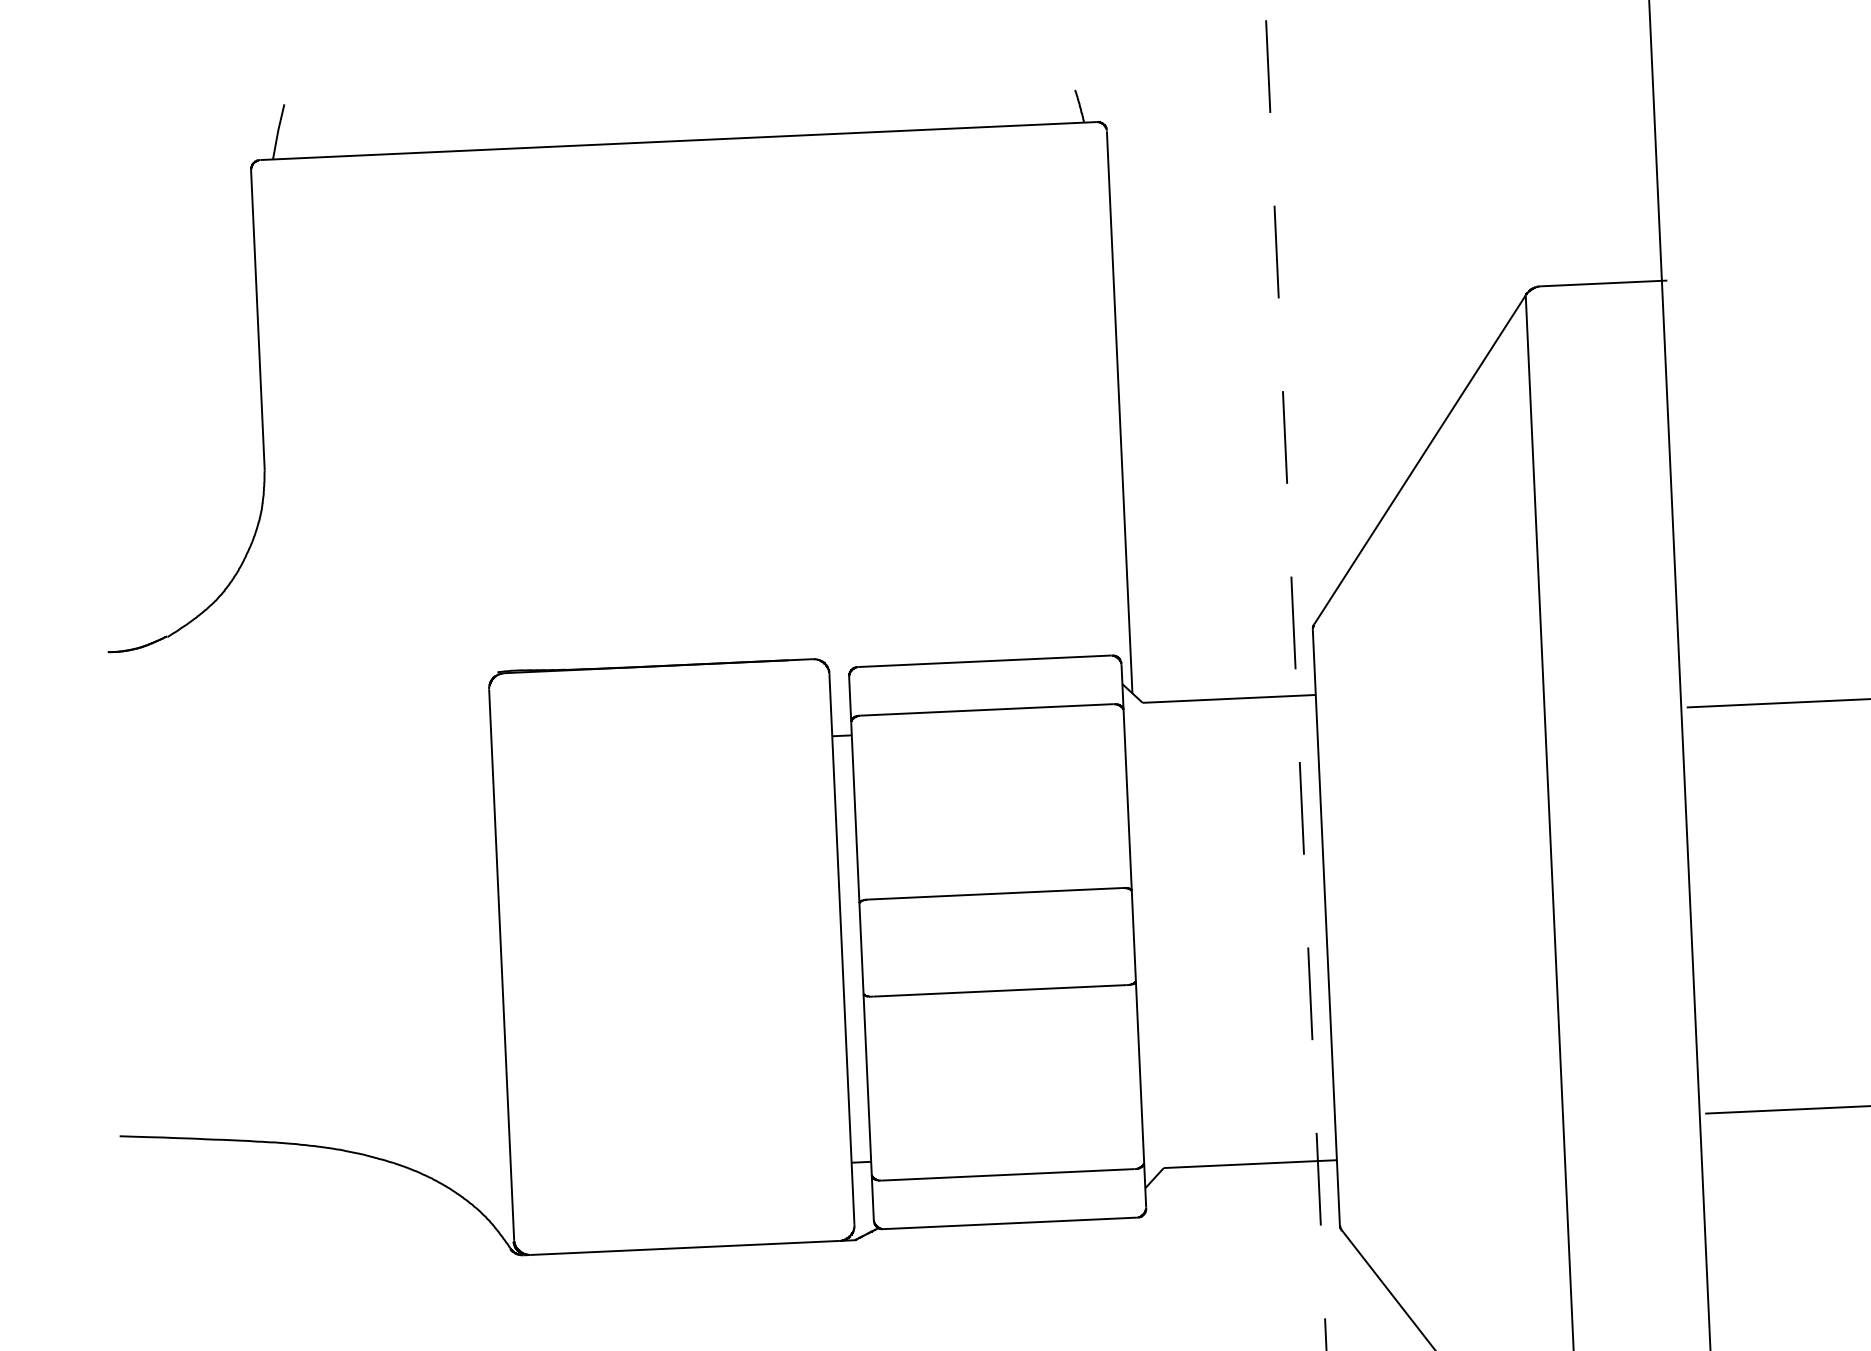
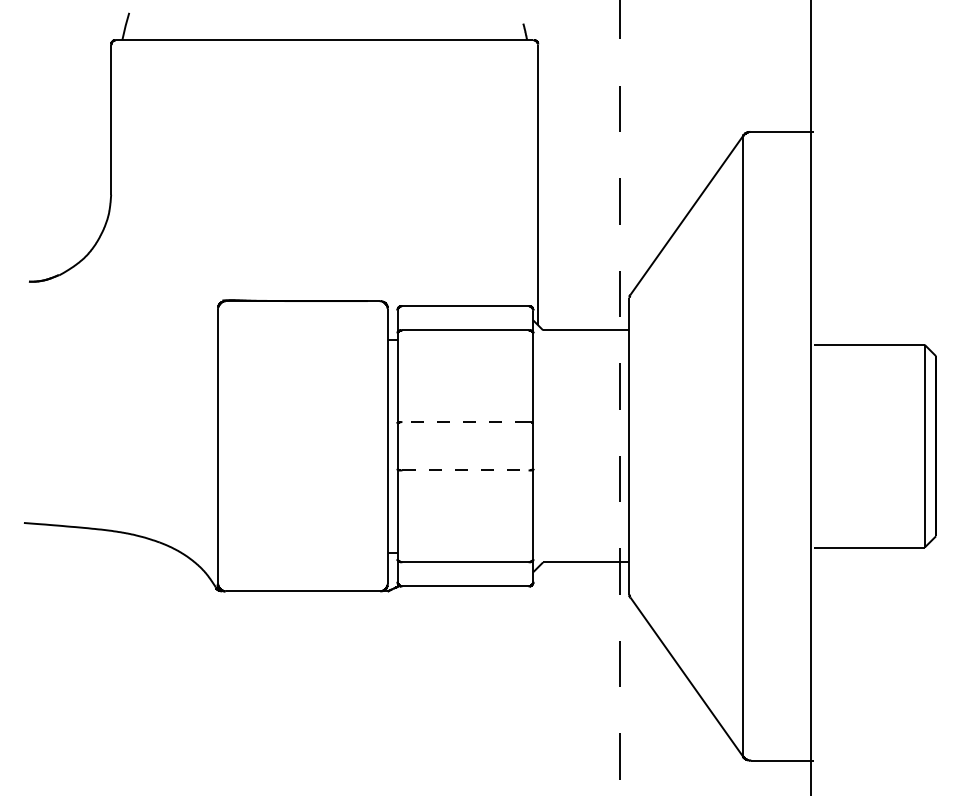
line: (993, 894) -> (464, 422), solid -> dashed
line: (999, 990) -> (465, 470), solid -> dashed

